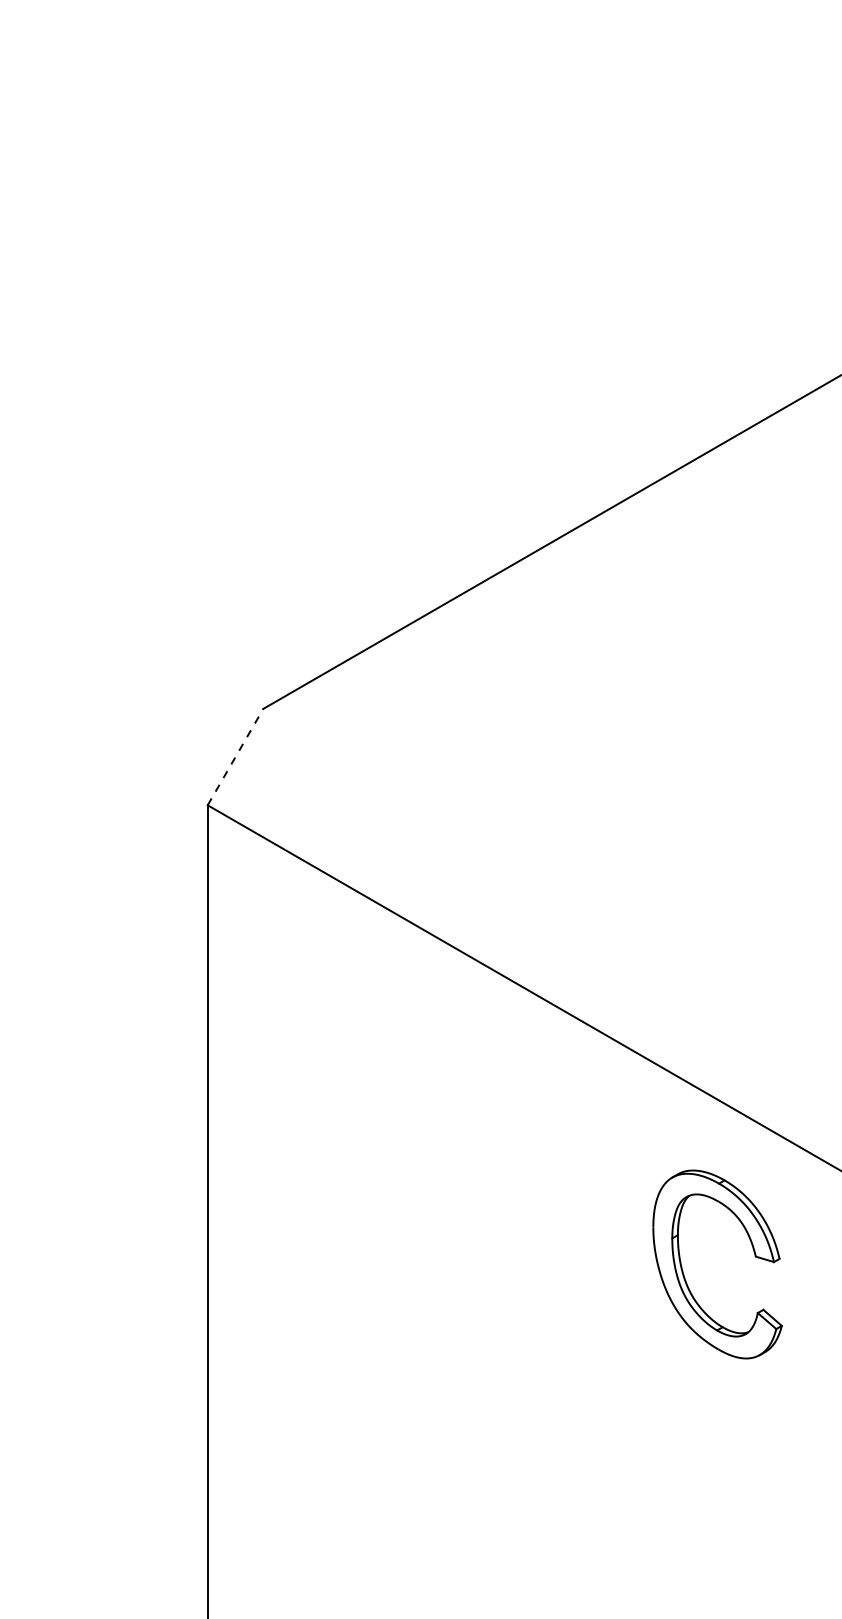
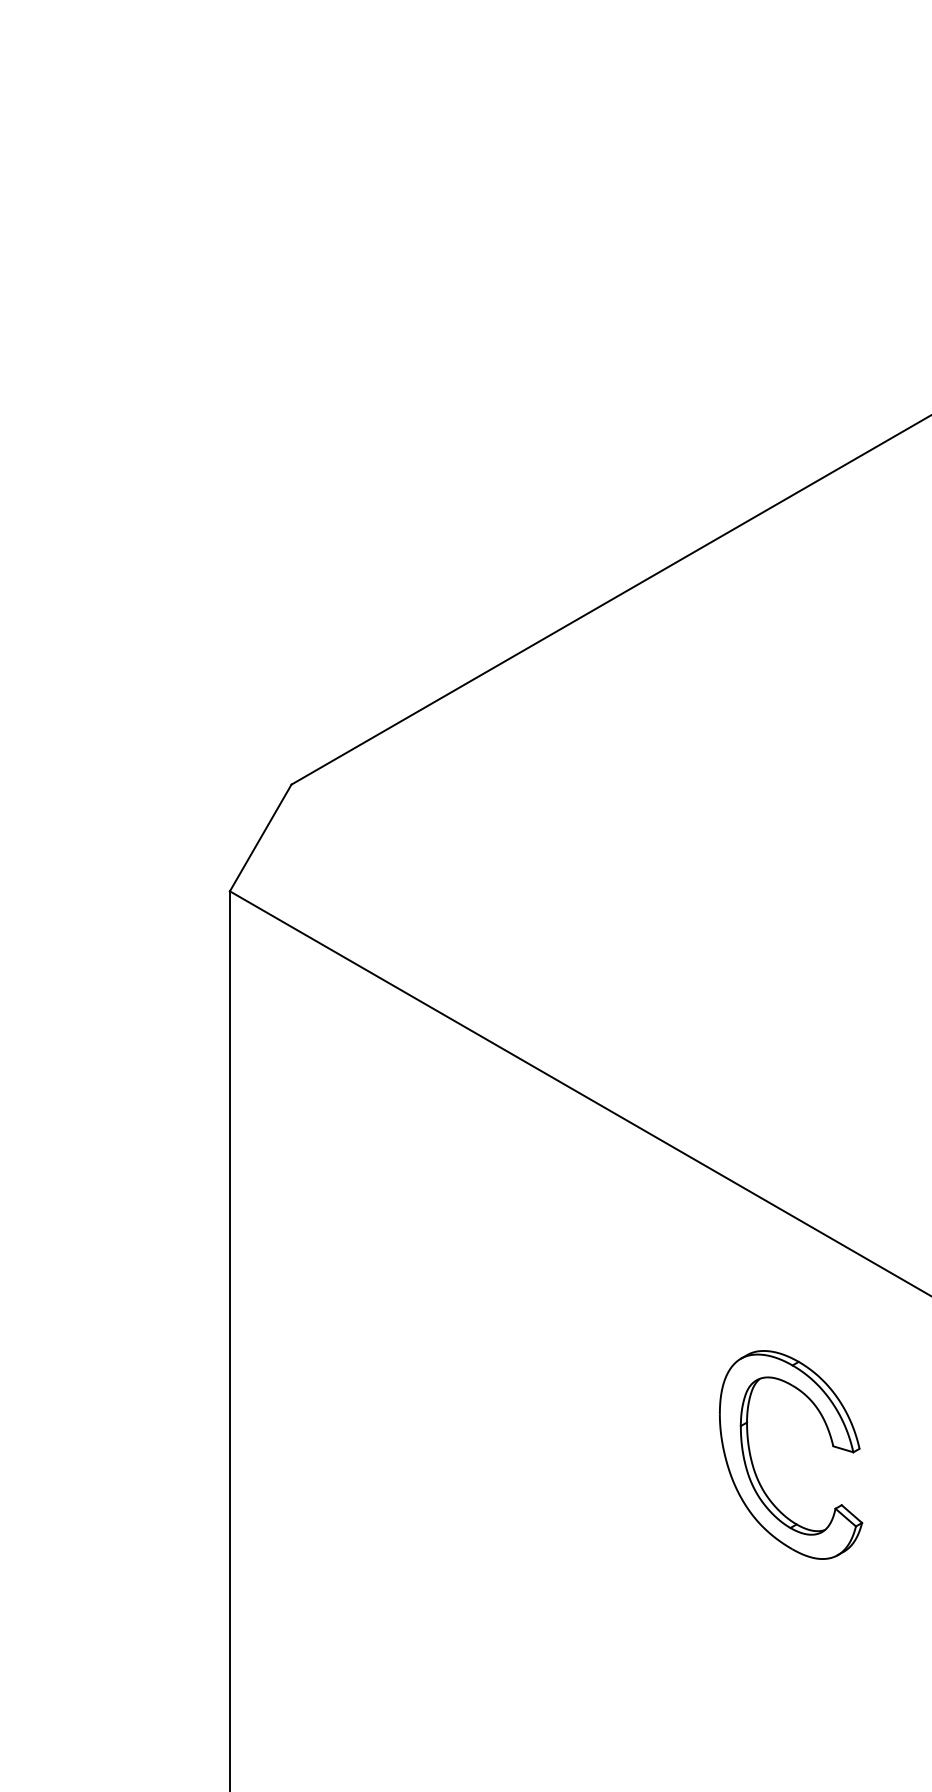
line: (235, 757) -> (260, 838), dashed -> solid
part: (684, 1274) -> (754, 1466), moved

